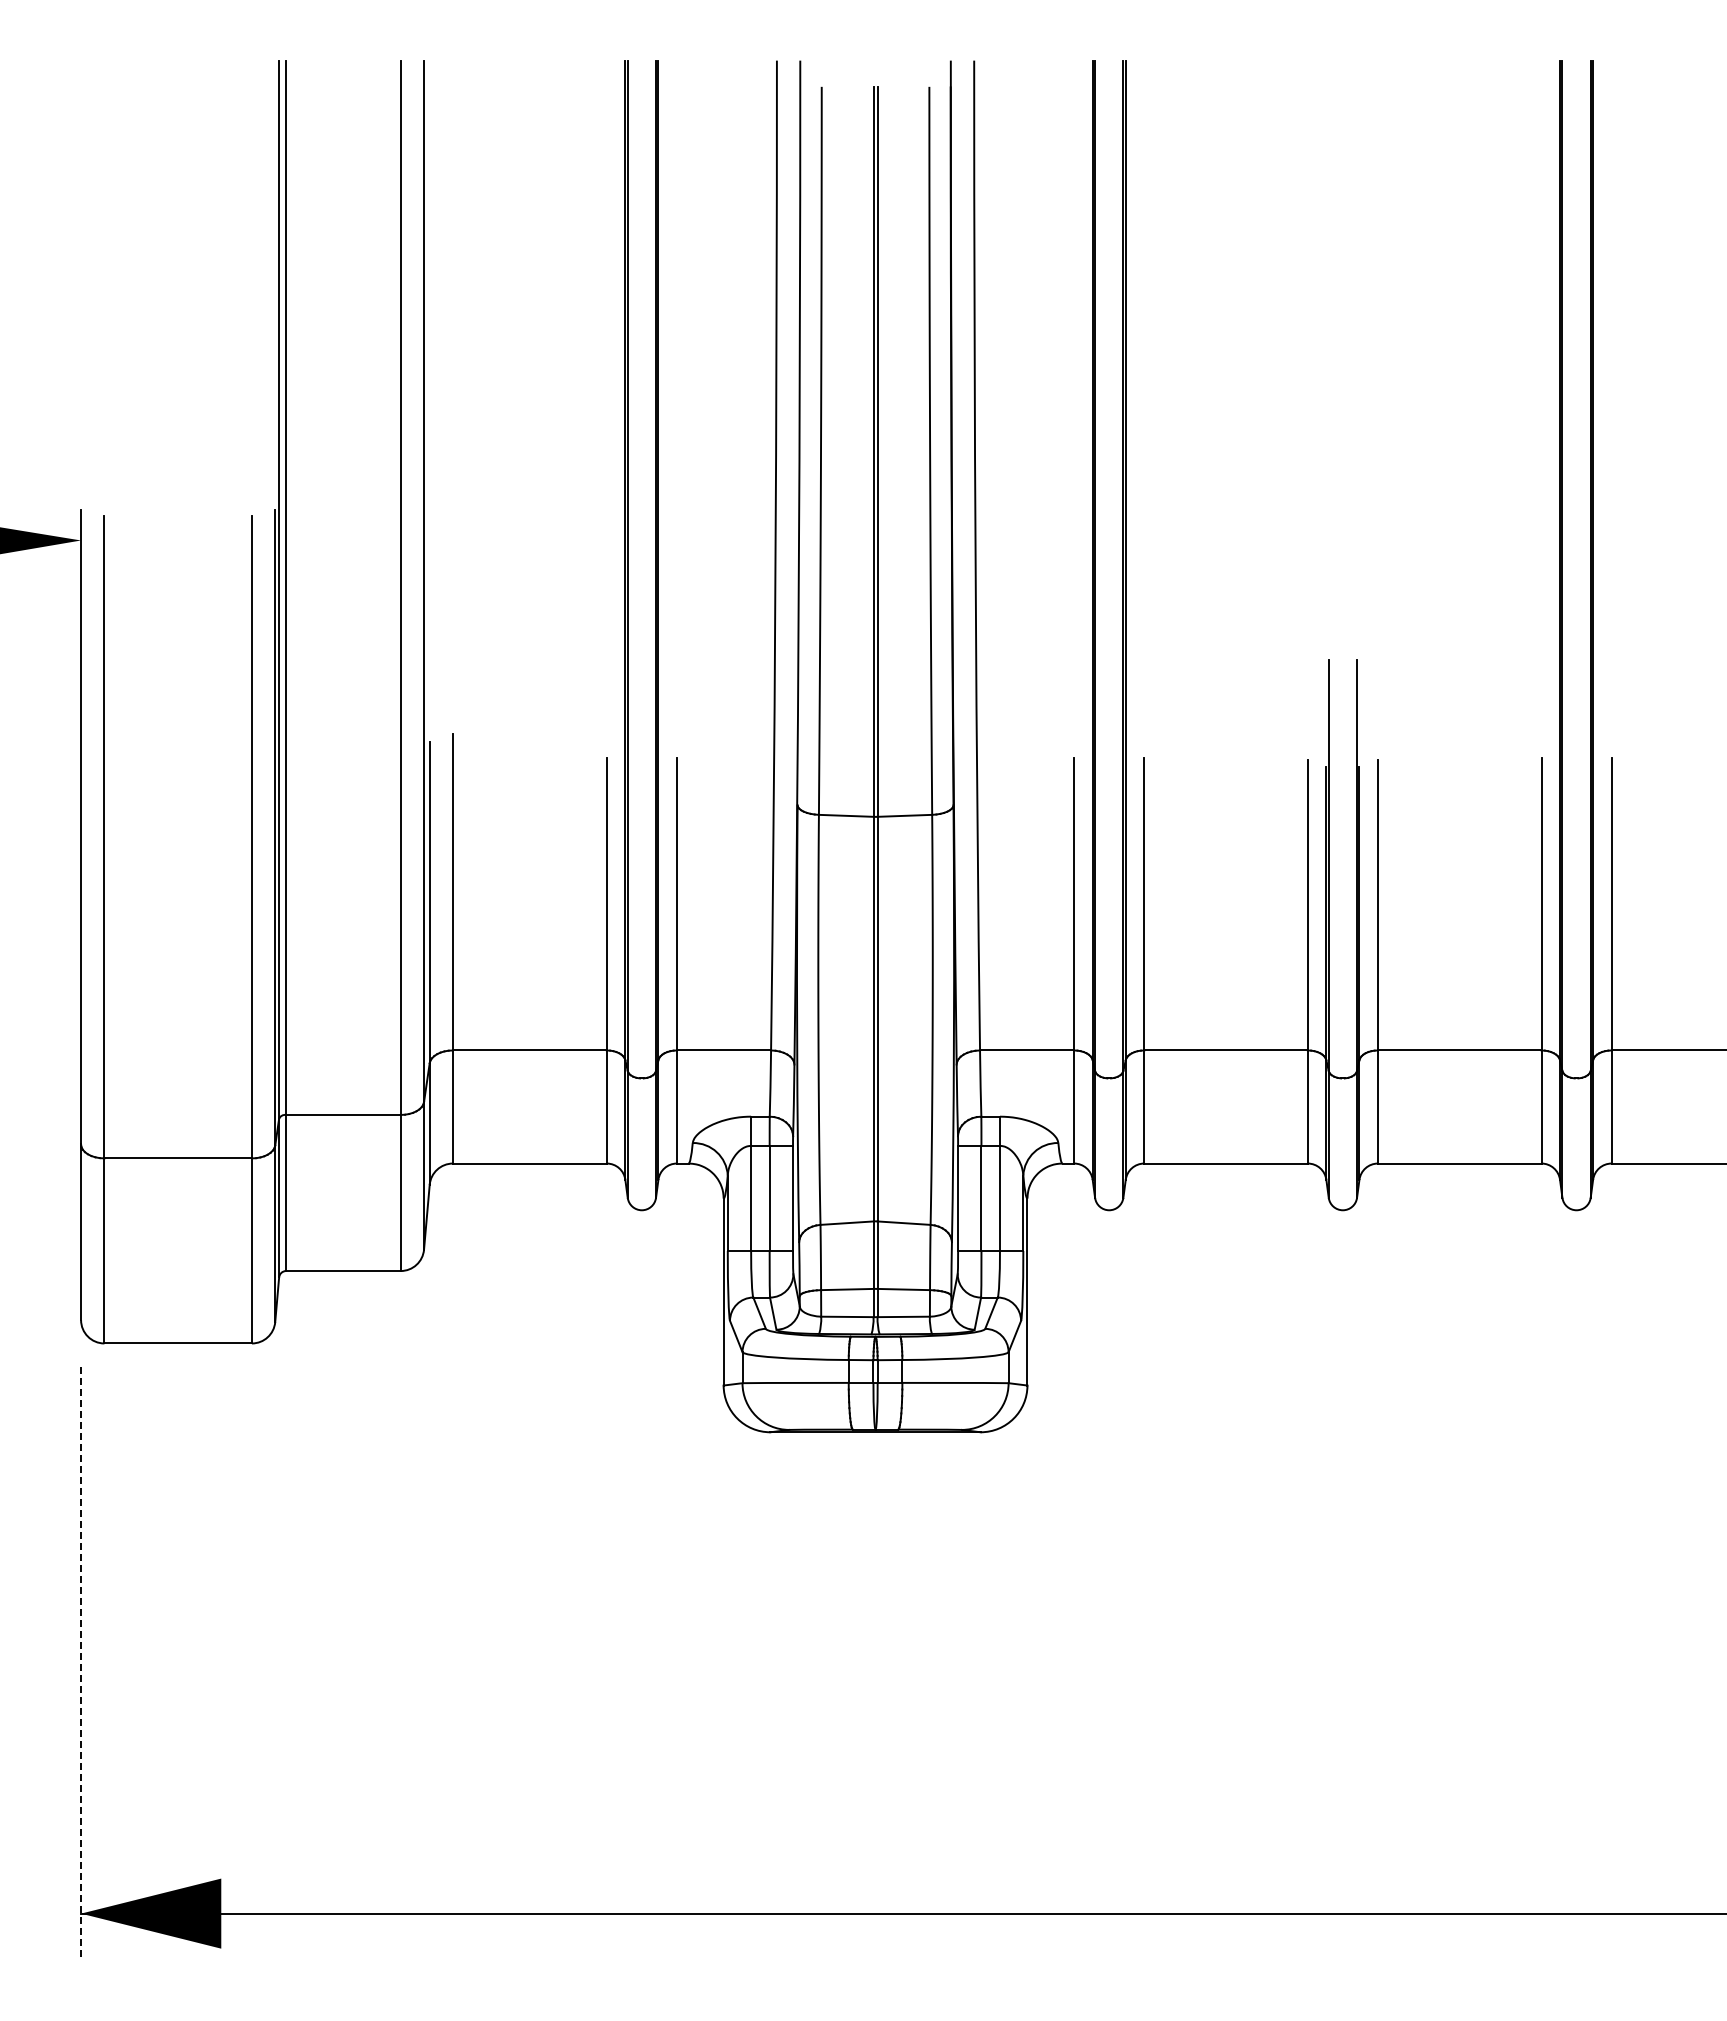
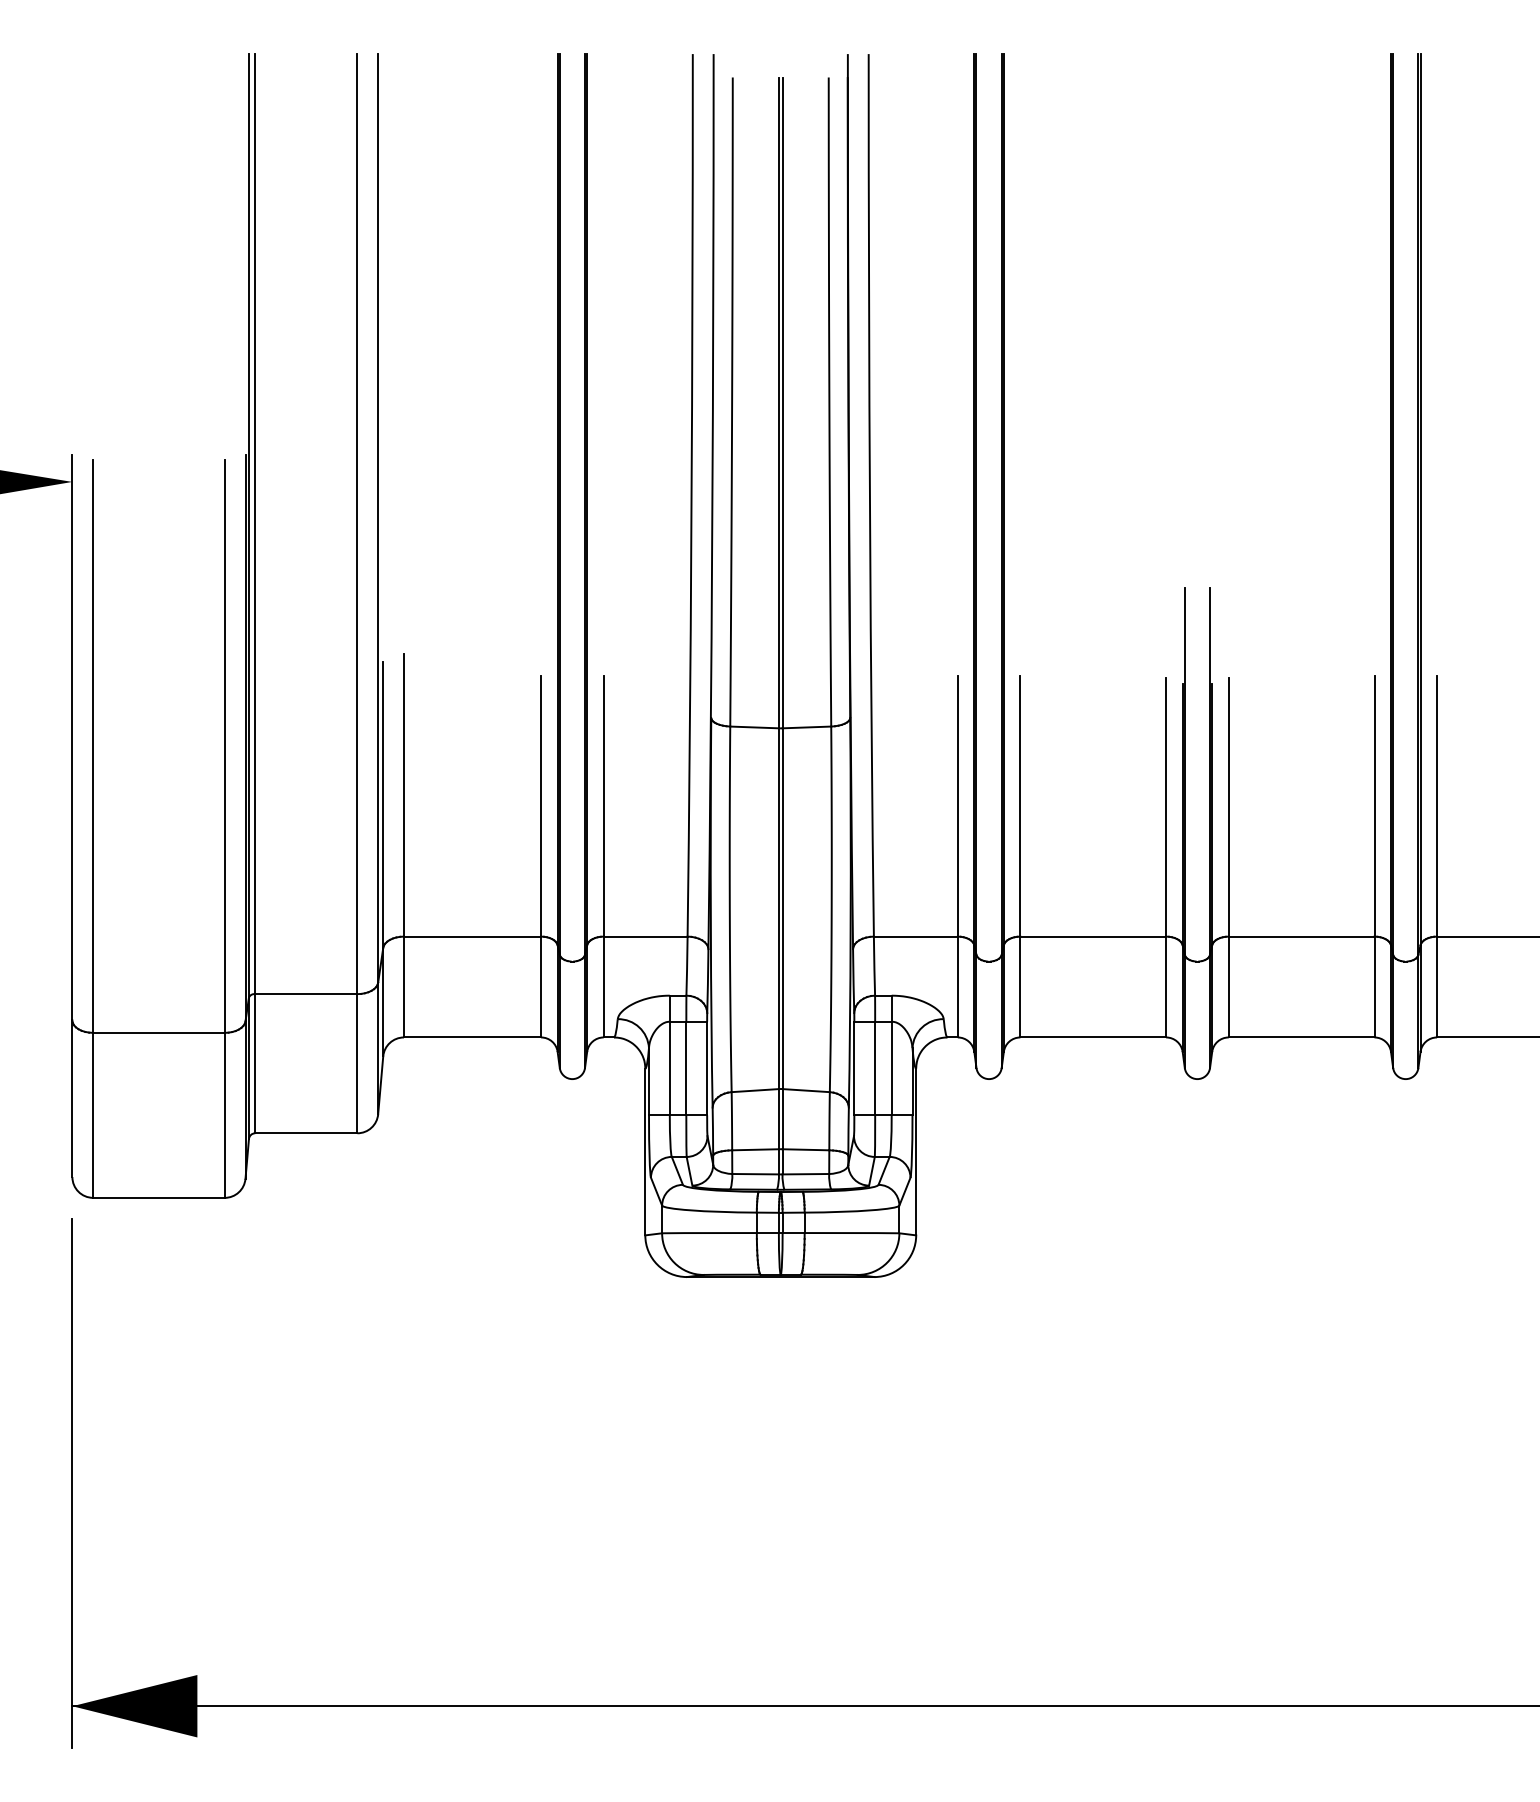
line: (81, 1663) -> (72, 1483), dashed -> solid

